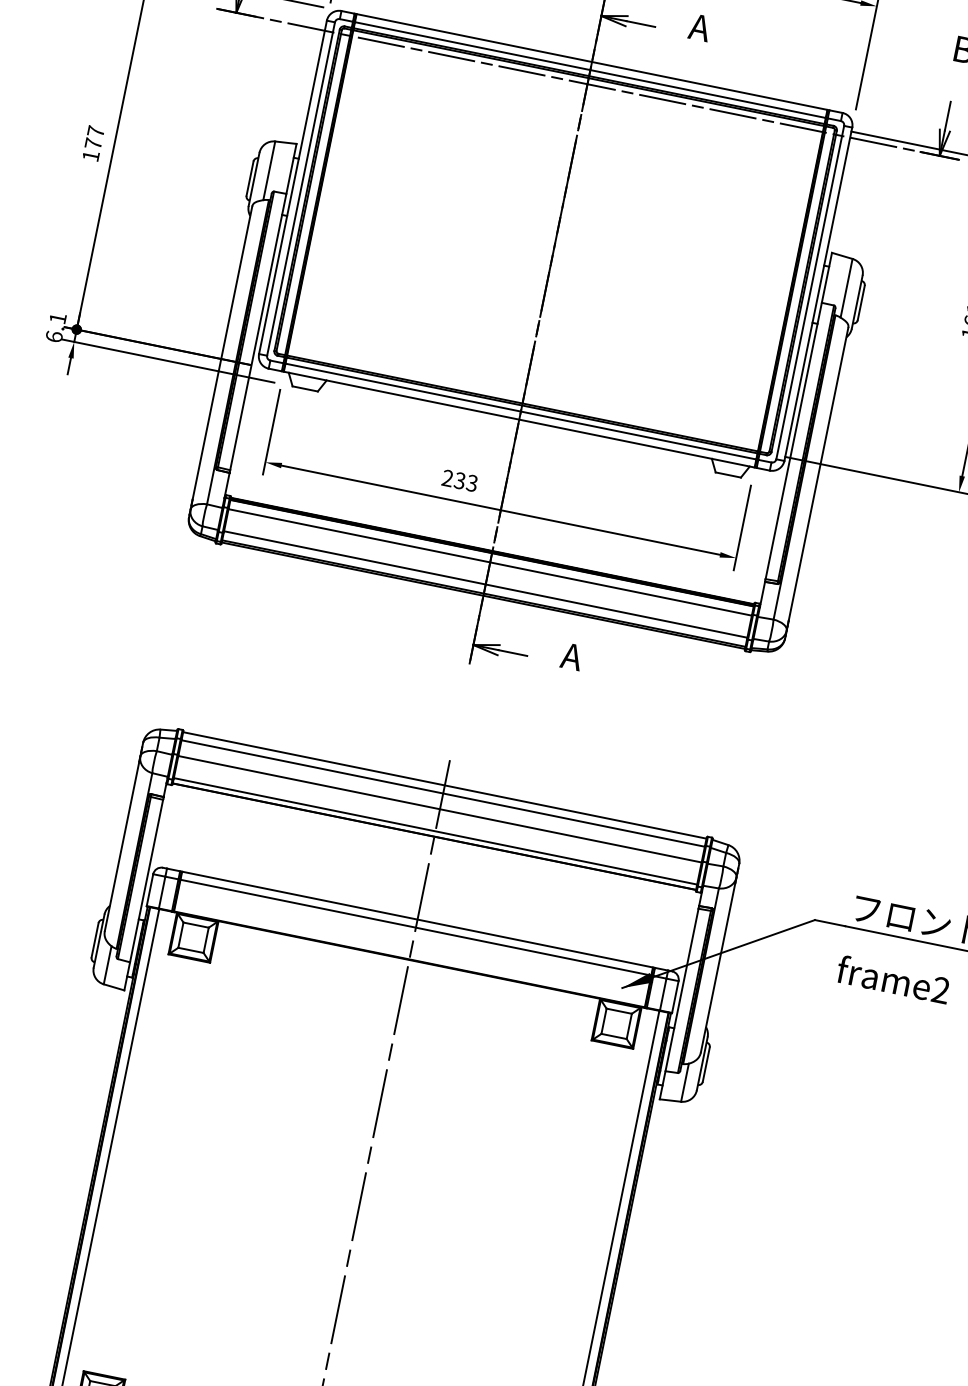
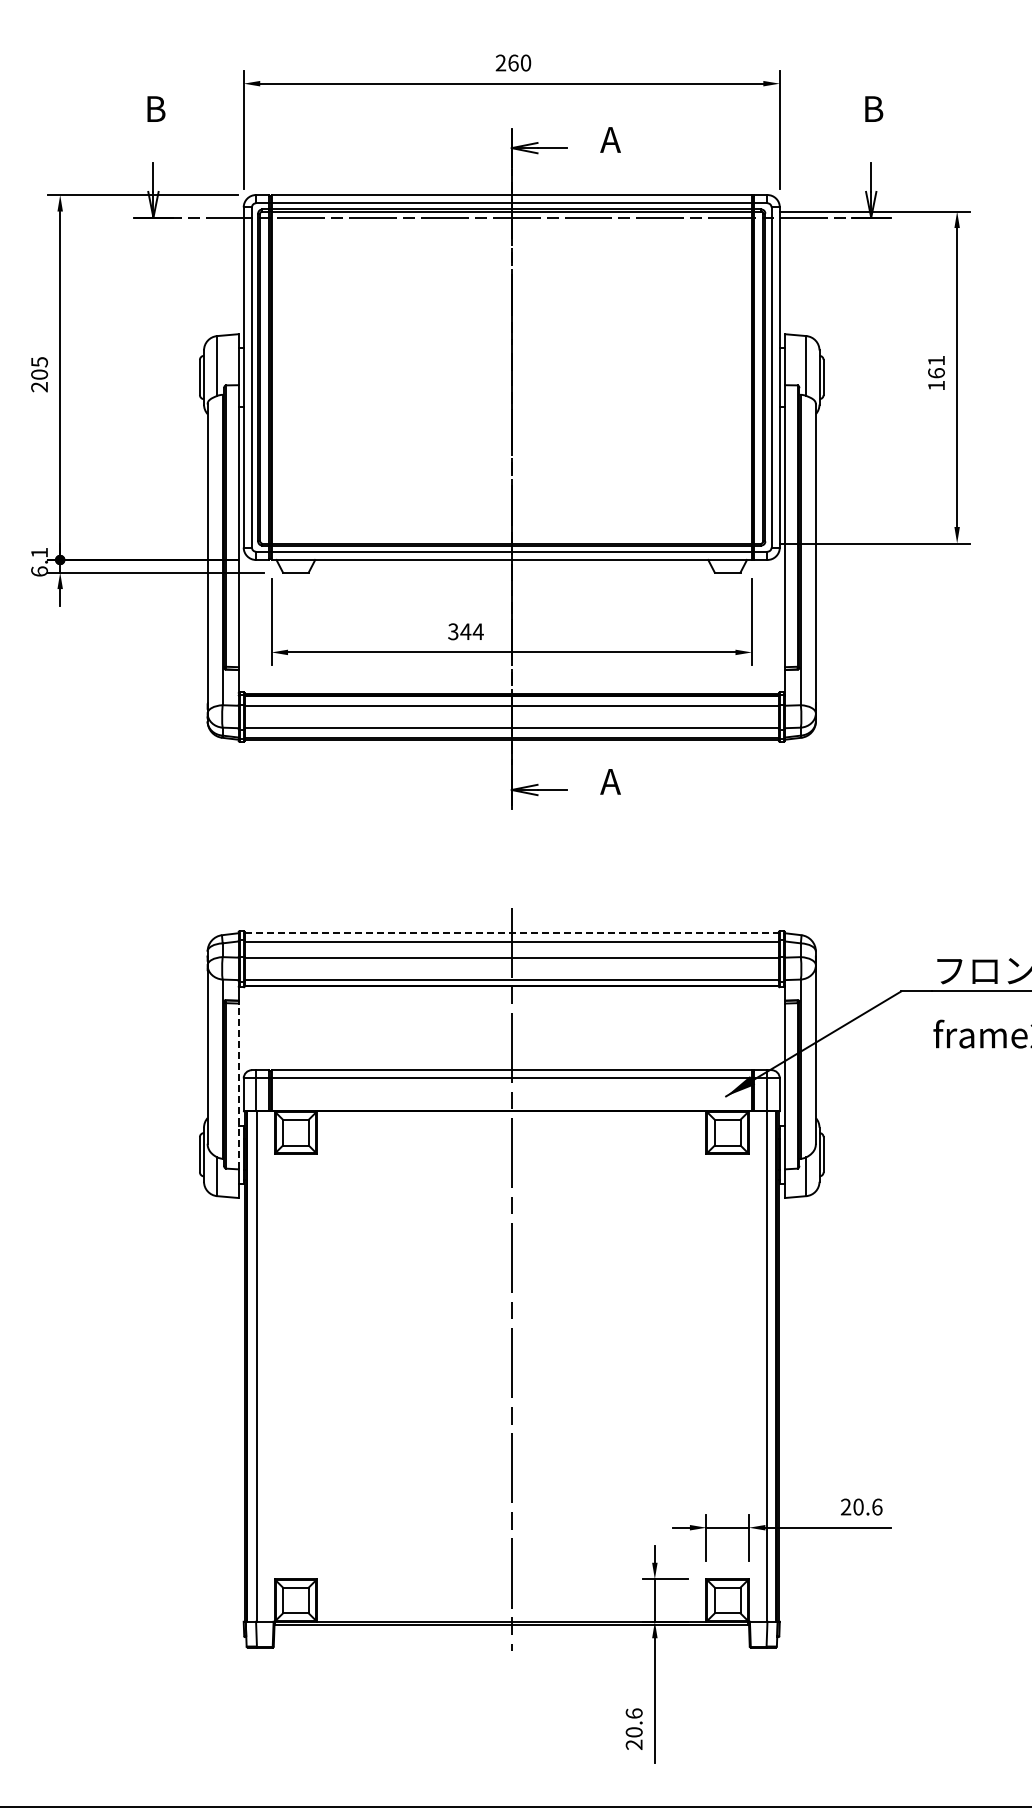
text: (93, 143) -> (39, 374), 177 -> 205
text: (459, 480) -> (465, 631), 233 -> 344
line: (445, 785) -> (512, 933), solid -> dashed
line: (146, 881) -> (238, 1086), solid -> dashed

